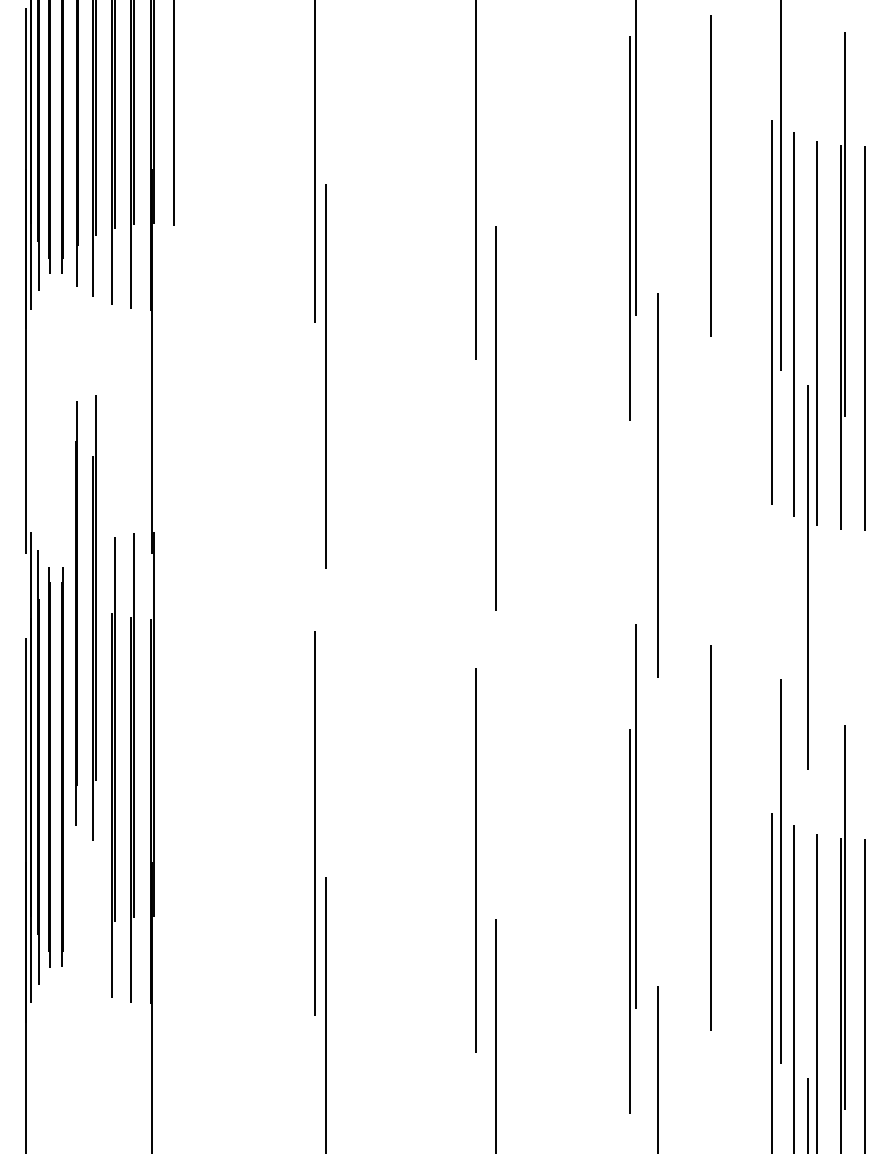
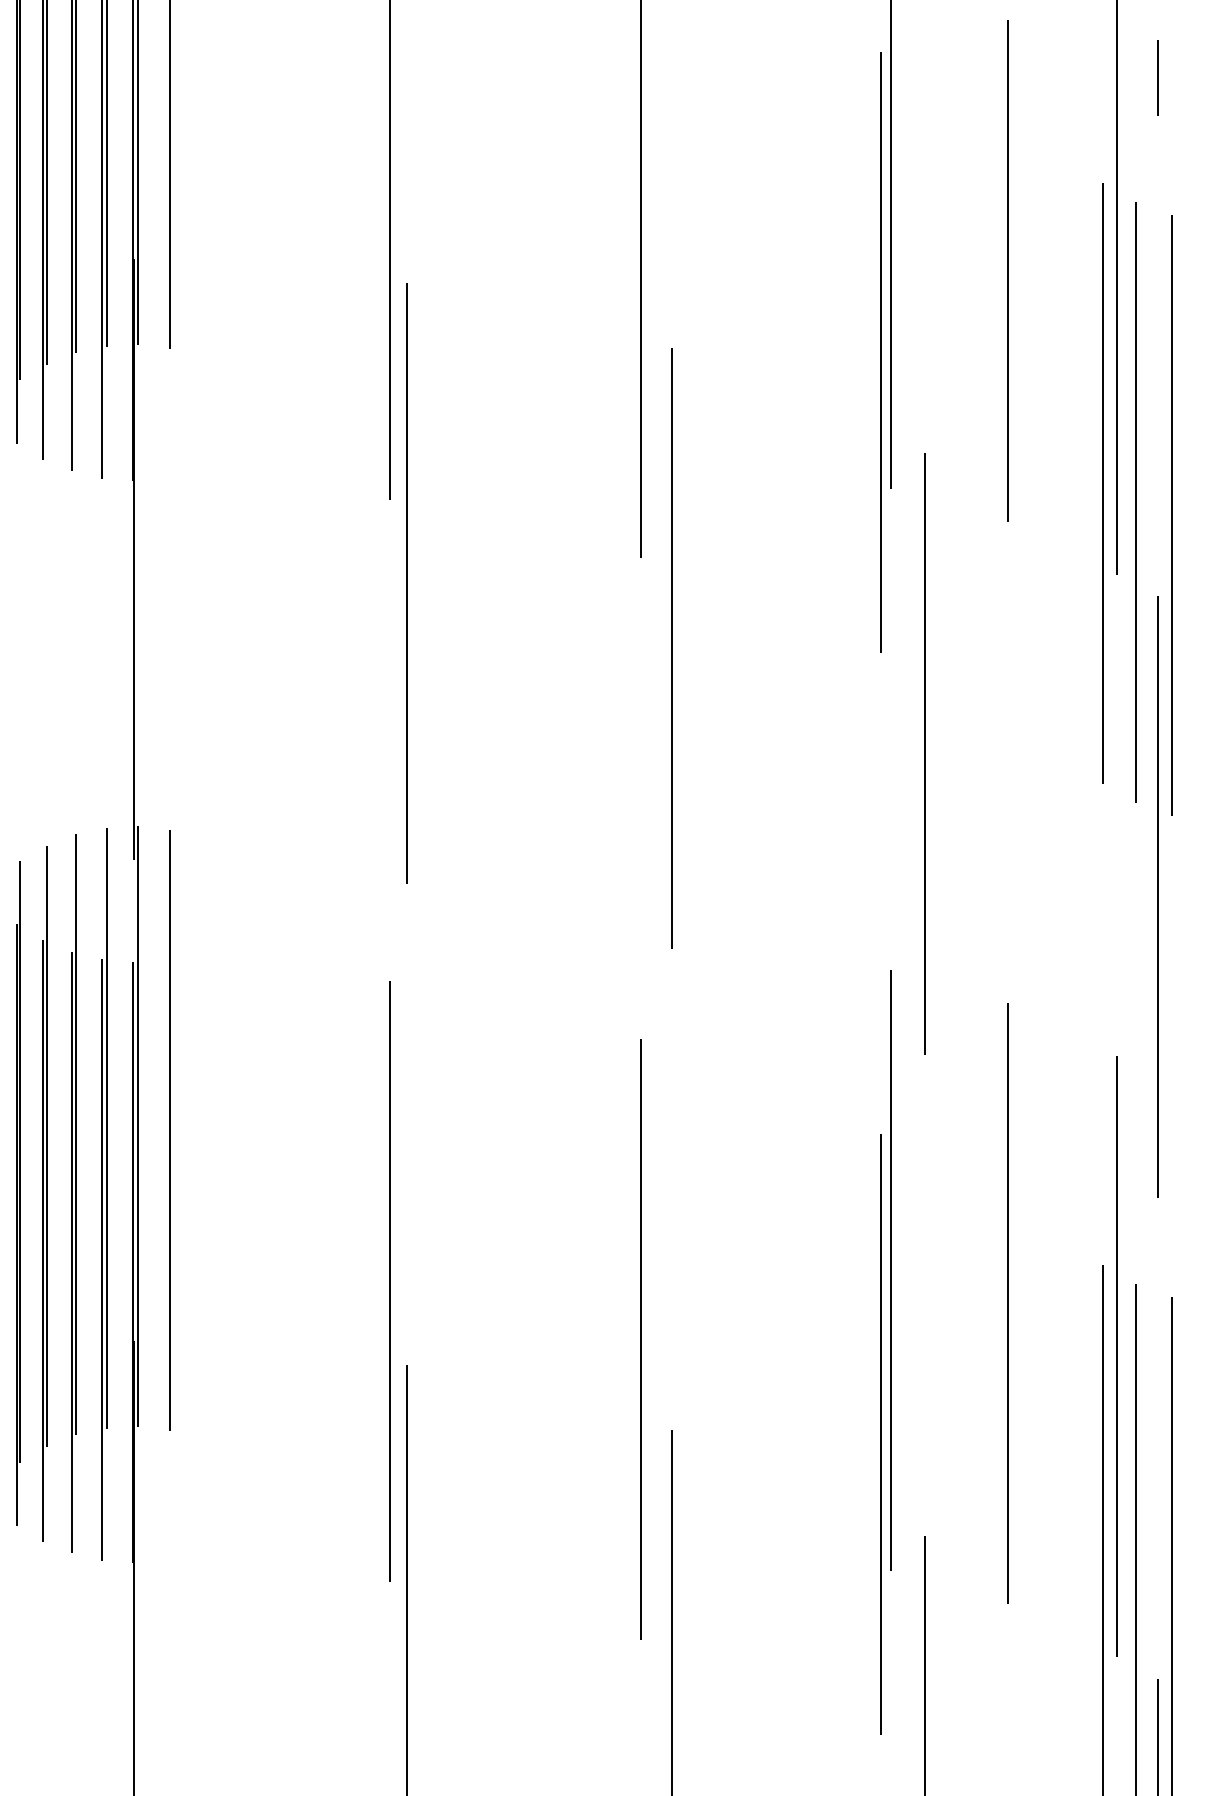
line: (807, 52) -> (1157, 77), added
line: (76, 613) -> (18, 1193), moved
part: (94, 617) -> (44, 1192), moved
line: (173, 726) -> (168, 1129), added

